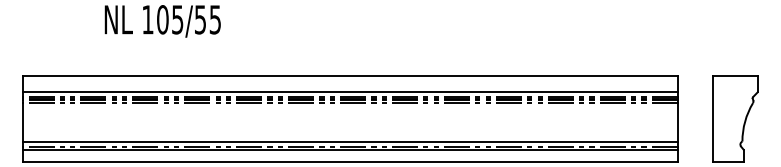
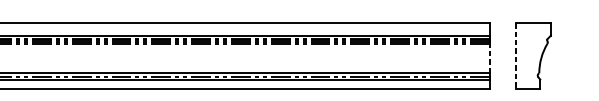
line: (712, 119) -> (516, 56), solid -> dashed
line: (677, 121) -> (489, 57), solid -> dashed

